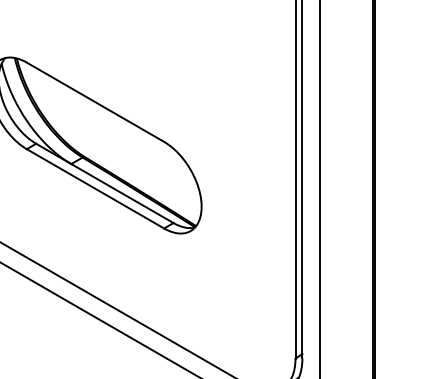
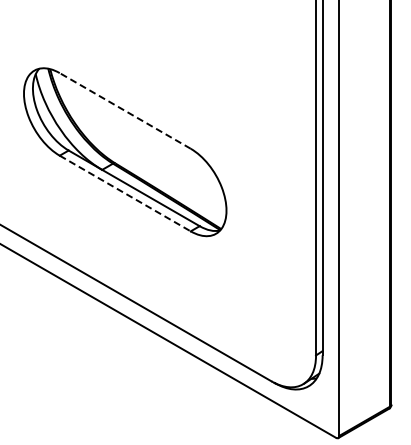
line: (95, 101) -> (125, 110), solid -> dashed
line: (95, 188) -> (125, 193), solid -> dashed

